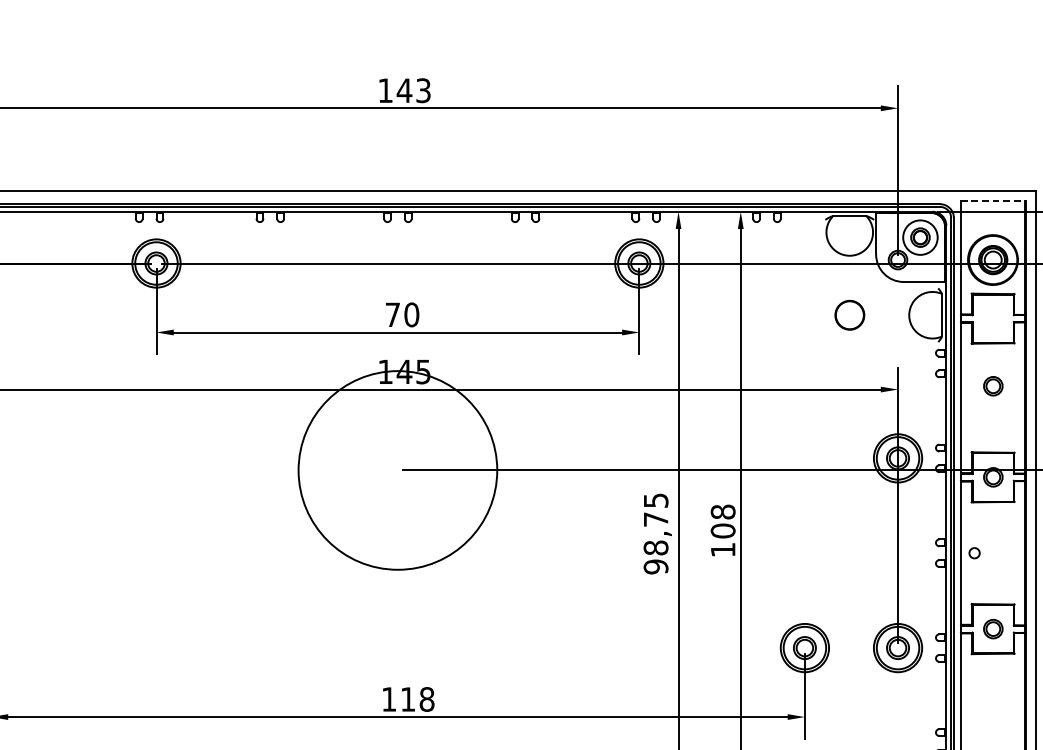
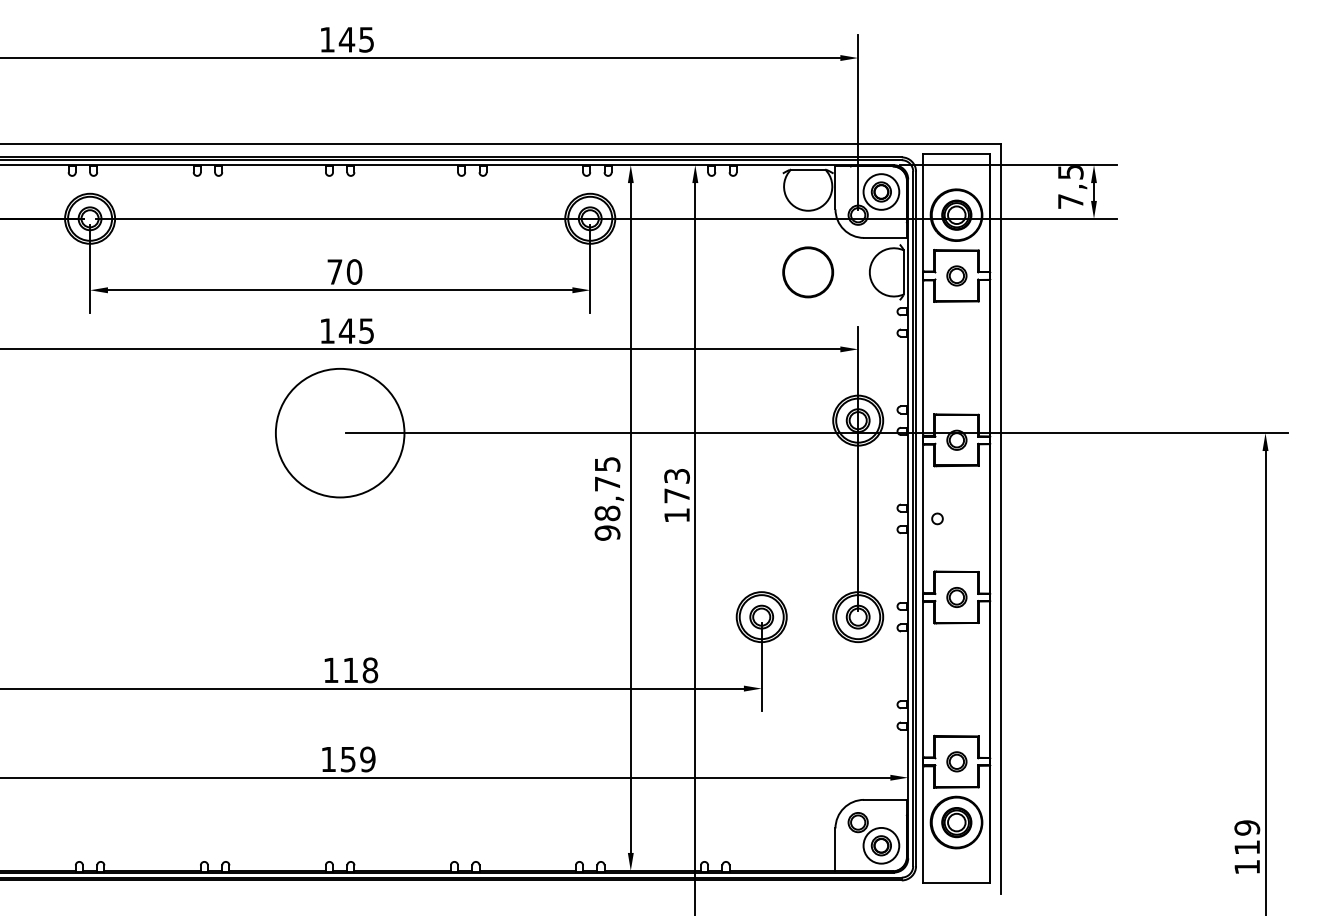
text: (423, 90) -> (366, 39), 143 -> 145
line: (992, 201) -> (956, 154), dashed -> solid
circle: (850, 315) -> (808, 272), size x1.67
part: (992, 385) -> (956, 275), moved
circle: (397, 469) -> (339, 432), size x0.62
text: (722, 520) -> (676, 485), 108 -> 173

